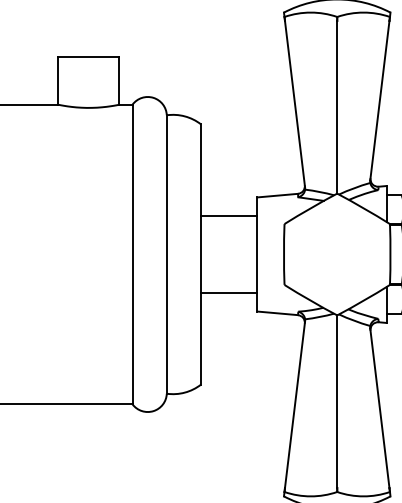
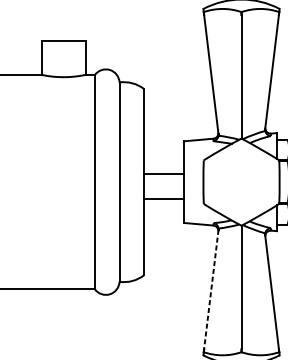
line: (229, 216) -> (164, 173), moved
line: (229, 292) -> (164, 199), moved
line: (295, 405) -> (211, 290), solid -> dashed

